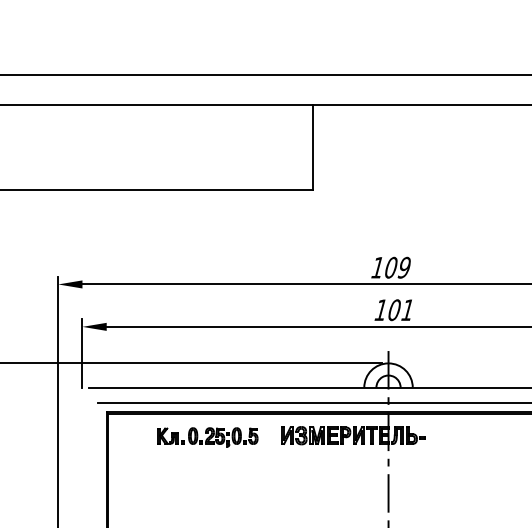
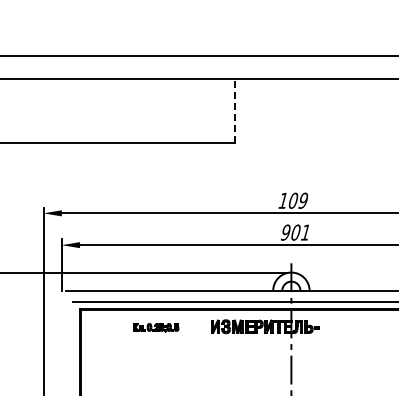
line: (312, 147) -> (234, 110), solid -> dashed
text: (380, 309) -> (285, 232), 101 -> 901
part: (208, 436) -> (156, 327), size x0.6

